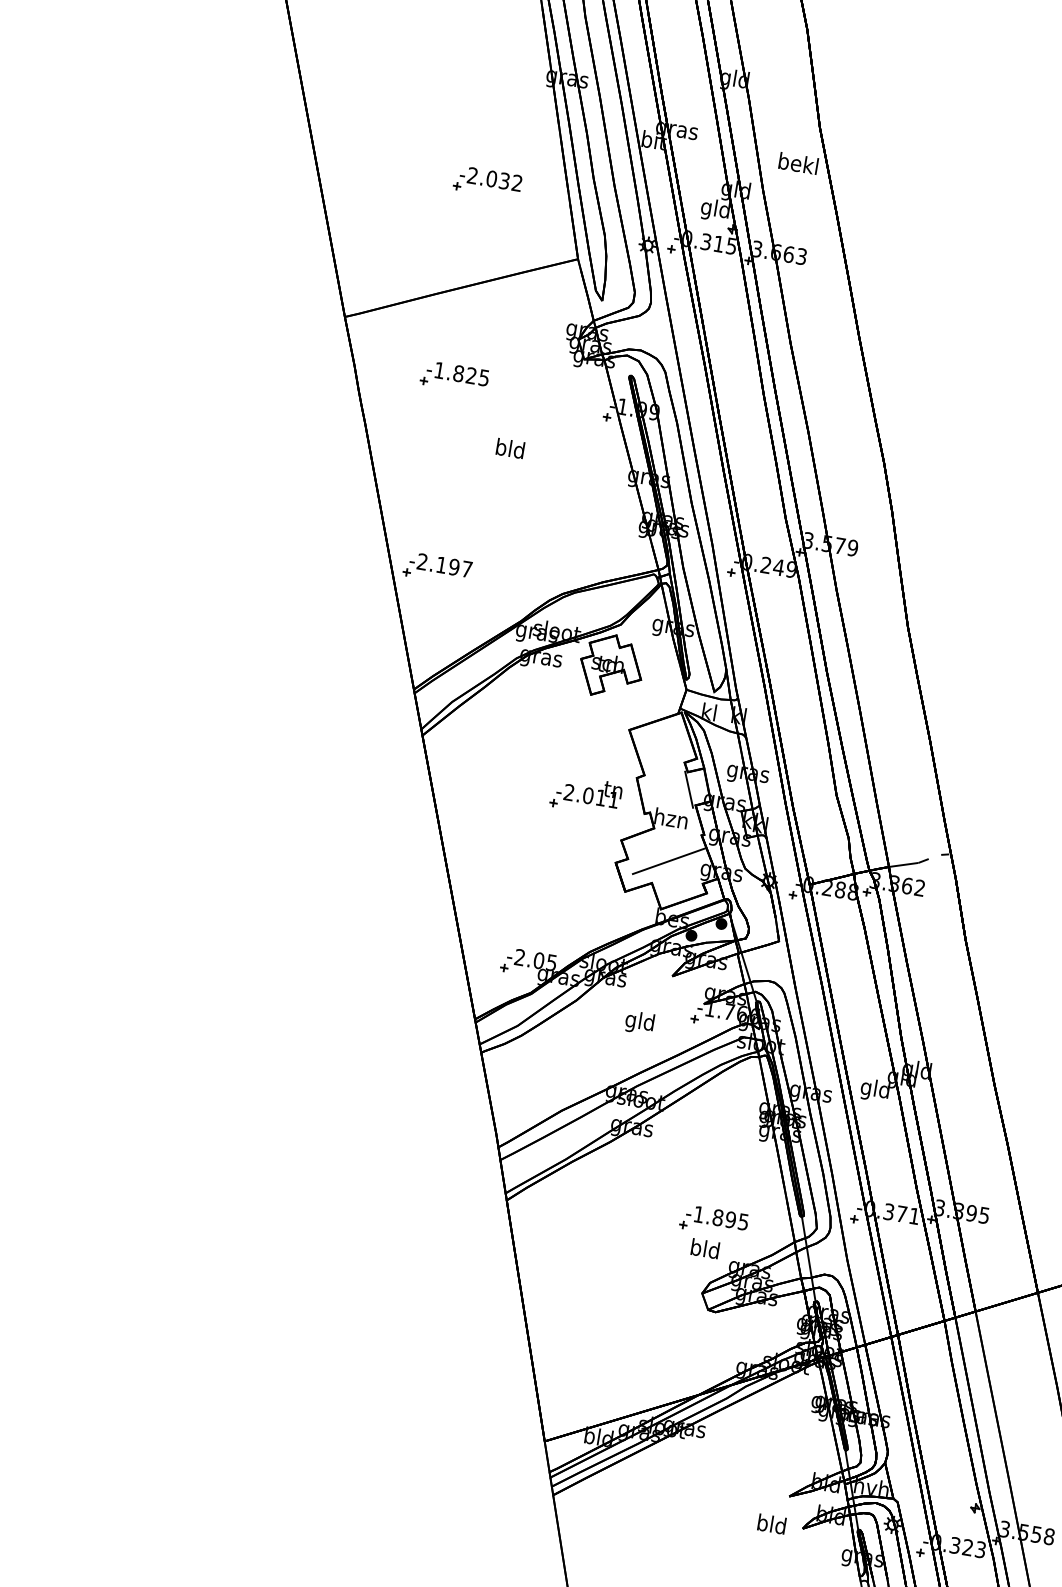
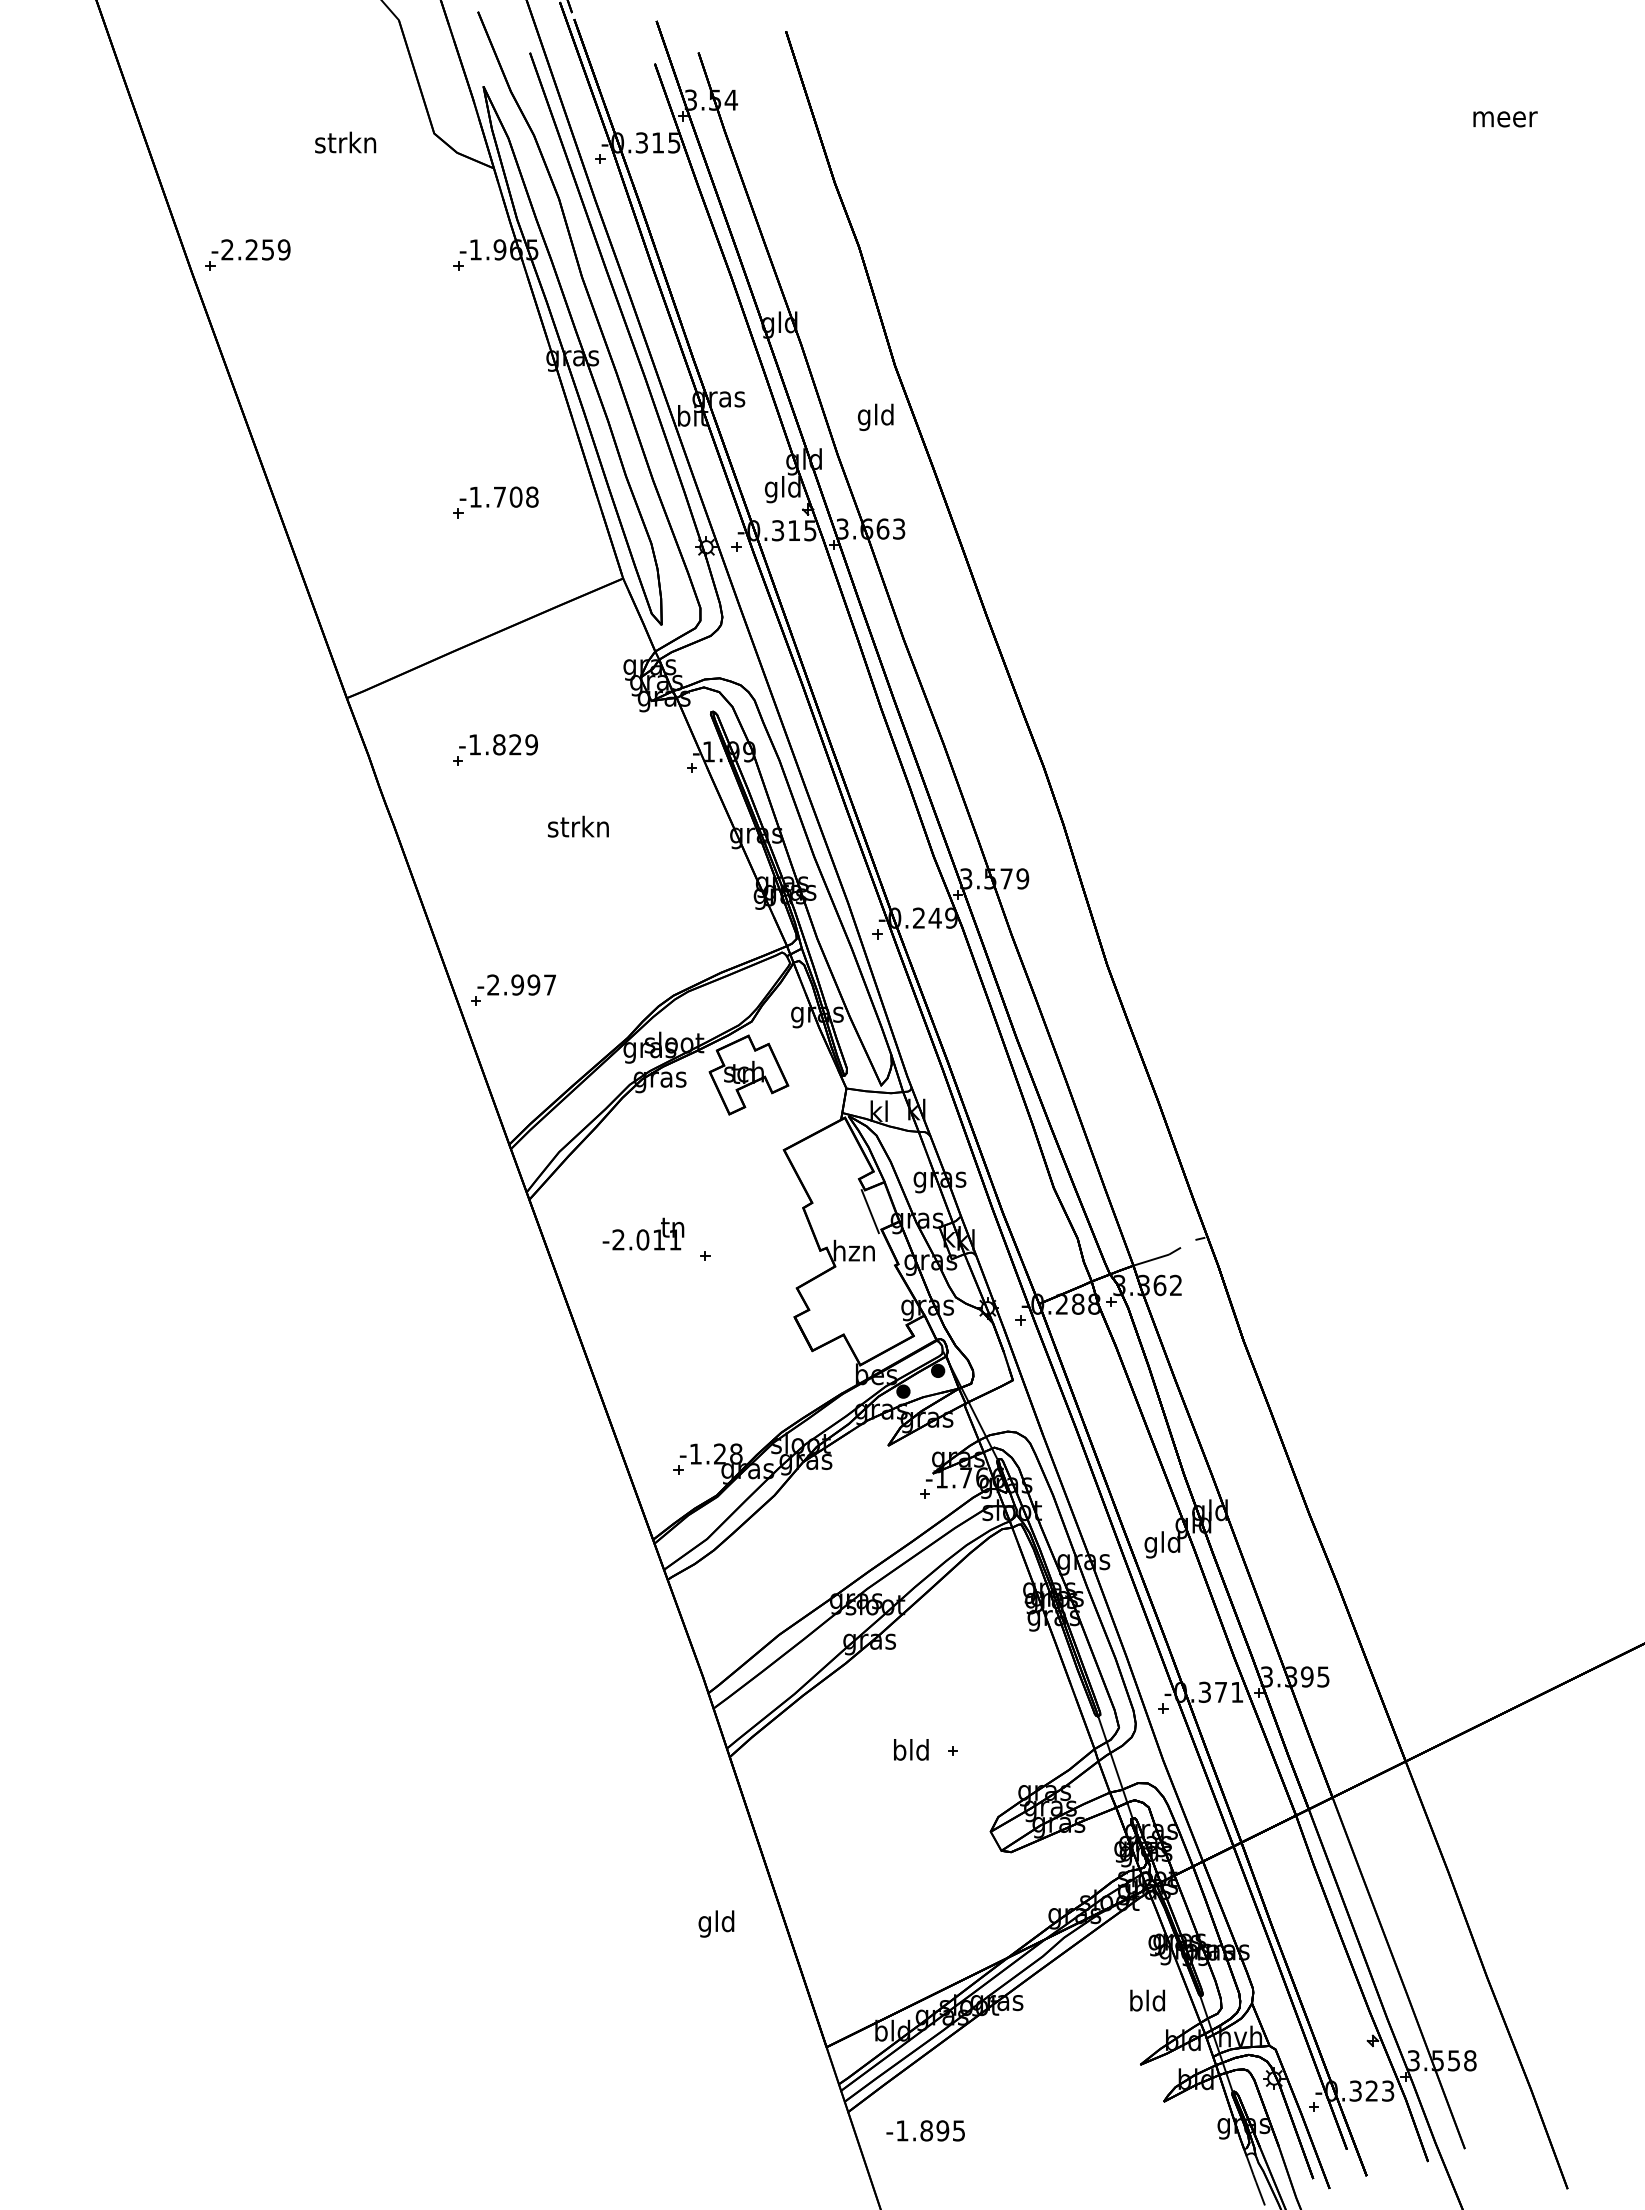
text: (797, 165) -> (875, 417), bekl -> gld
text: (494, 178) -> (503, 496), -2.032 -> -1.708
text: (484, 377) -> (531, 744), -1.825 -> -1.829
text: (509, 448) -> (577, 826), bld -> strkn
text: (441, 564) -> (517, 984), -2.197 -> -2.997
text: (589, 790) -> (643, 1233), moved
line: (669, 860) -> (860, 1303), removed
text: (535, 959) -> (715, 1453), -2.05 -> -1.28
text: (639, 1022) -> (716, 1923), moved
text: (717, 1217) -> (925, 2130), moved
text: (705, 1248) -> (911, 1749), moved
text: (771, 1524) -> (1147, 2000), moved

